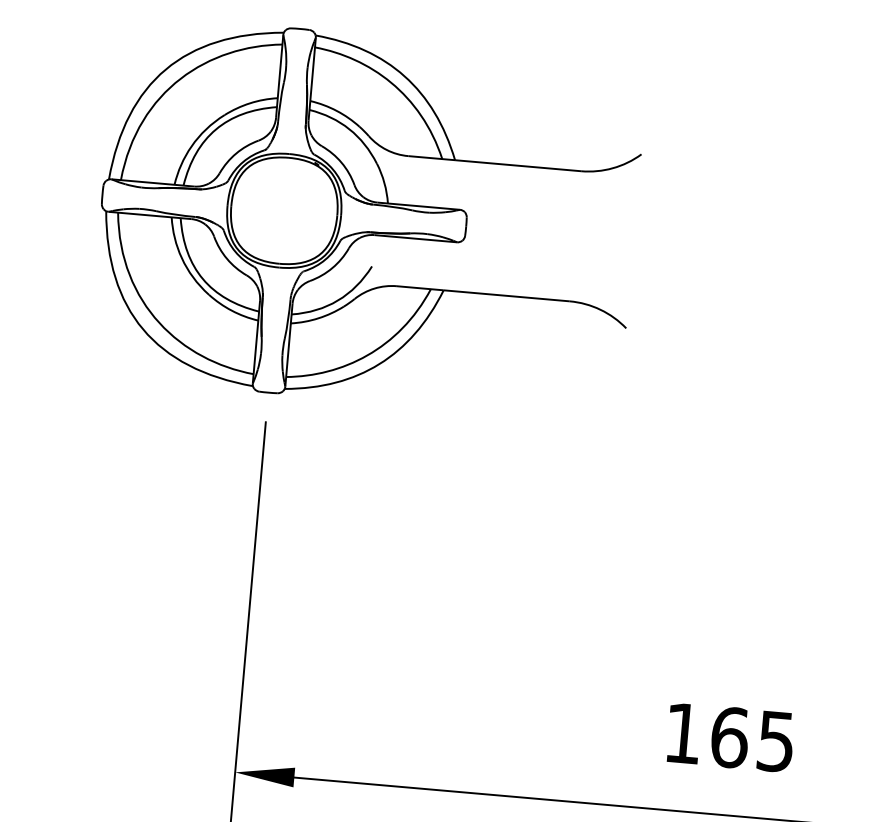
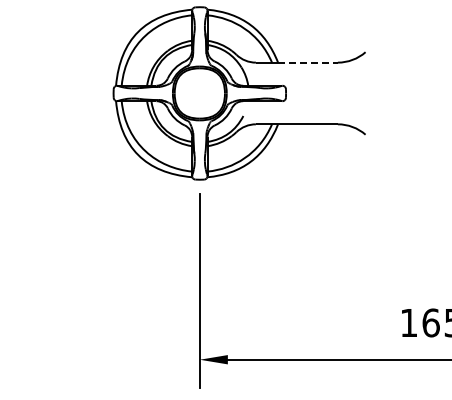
line: (519, 165) -> (308, 62), solid -> dashed

